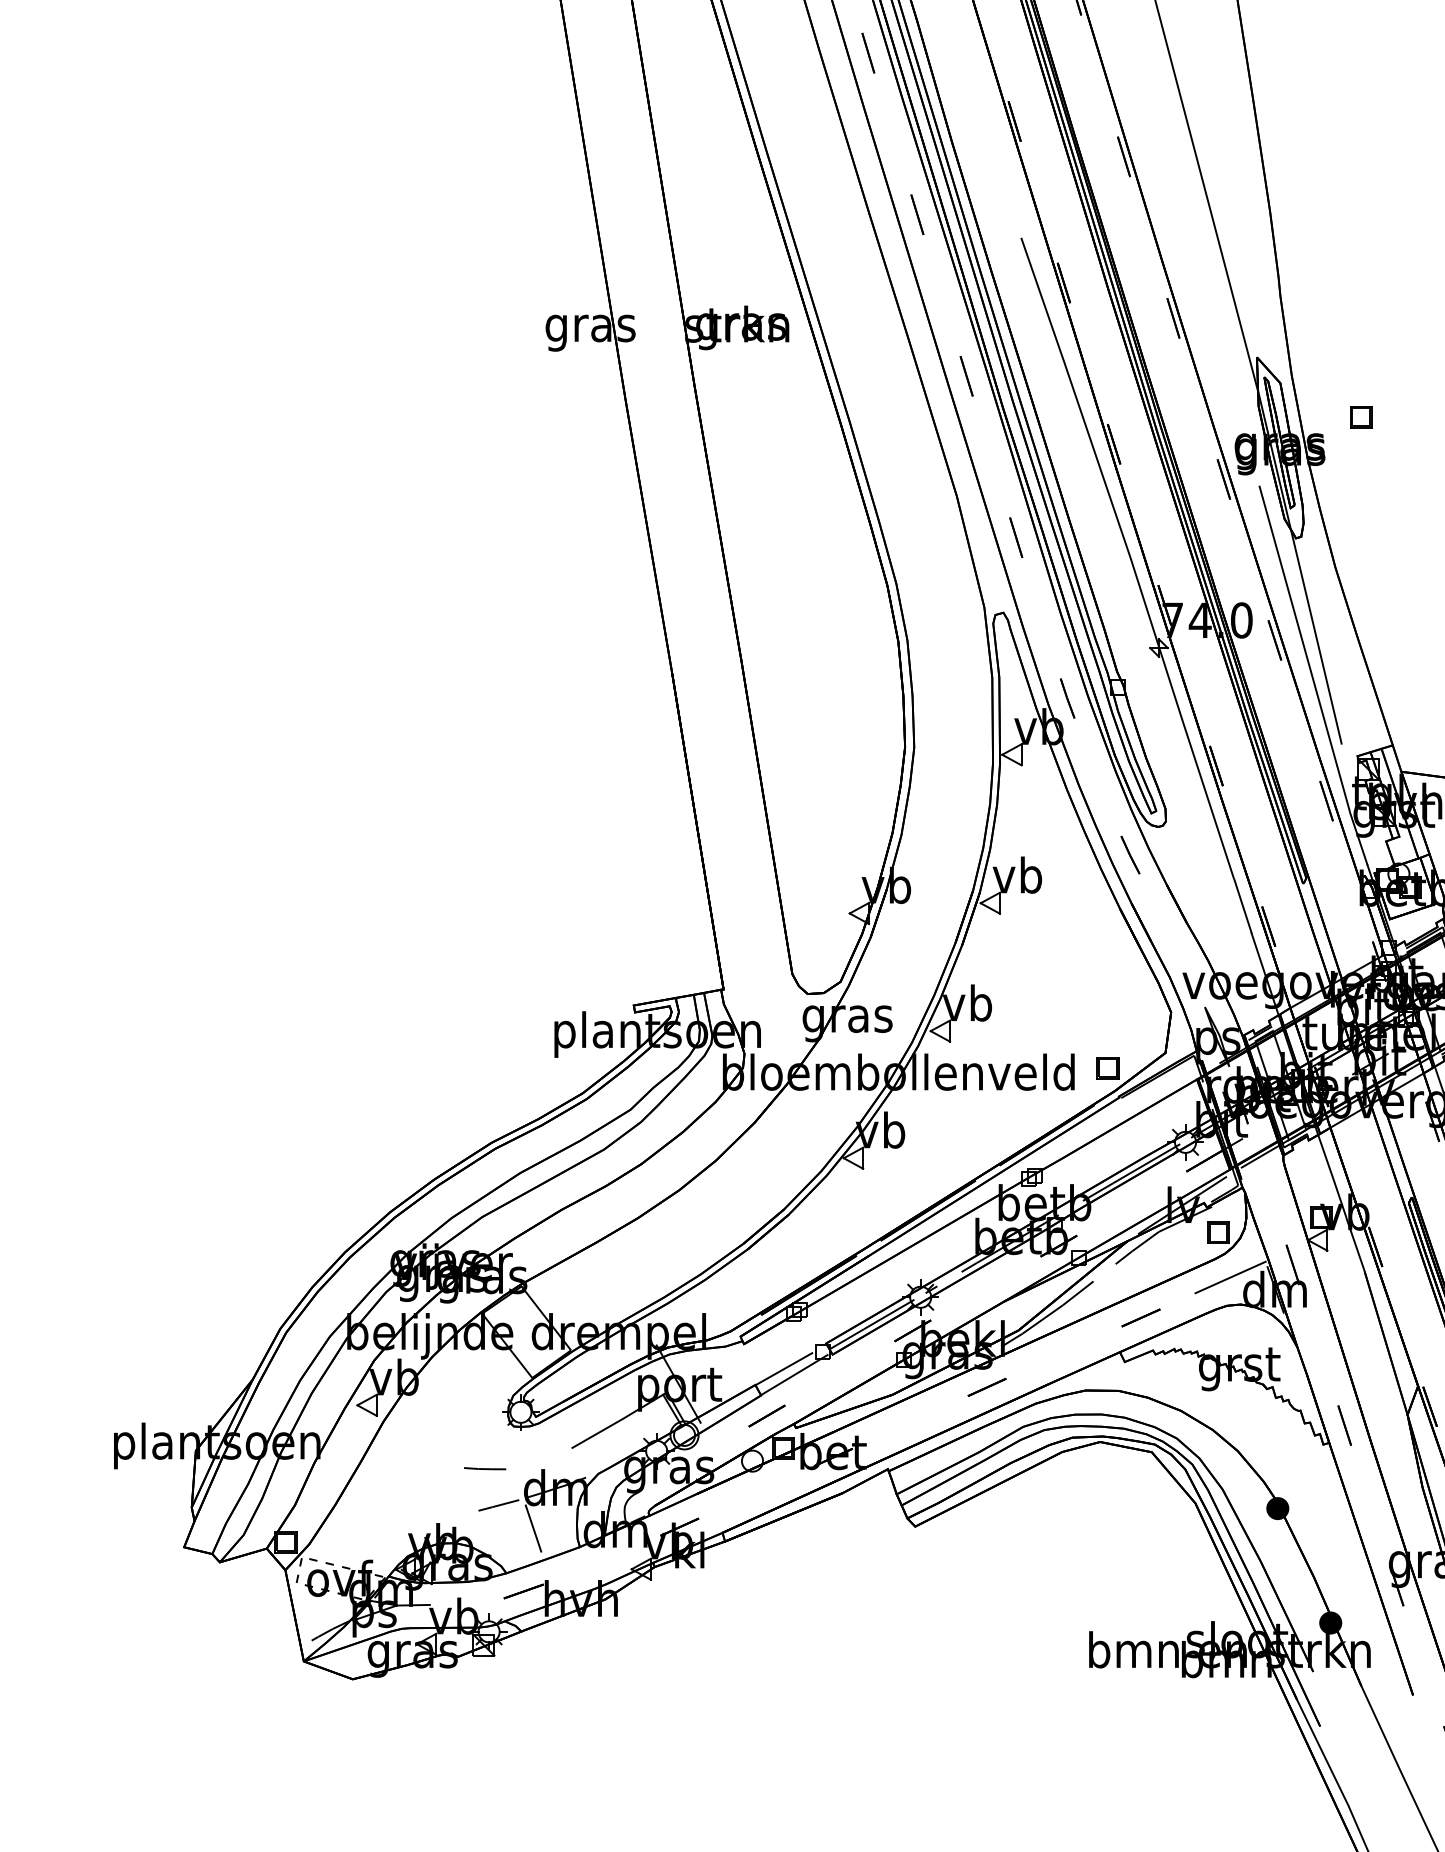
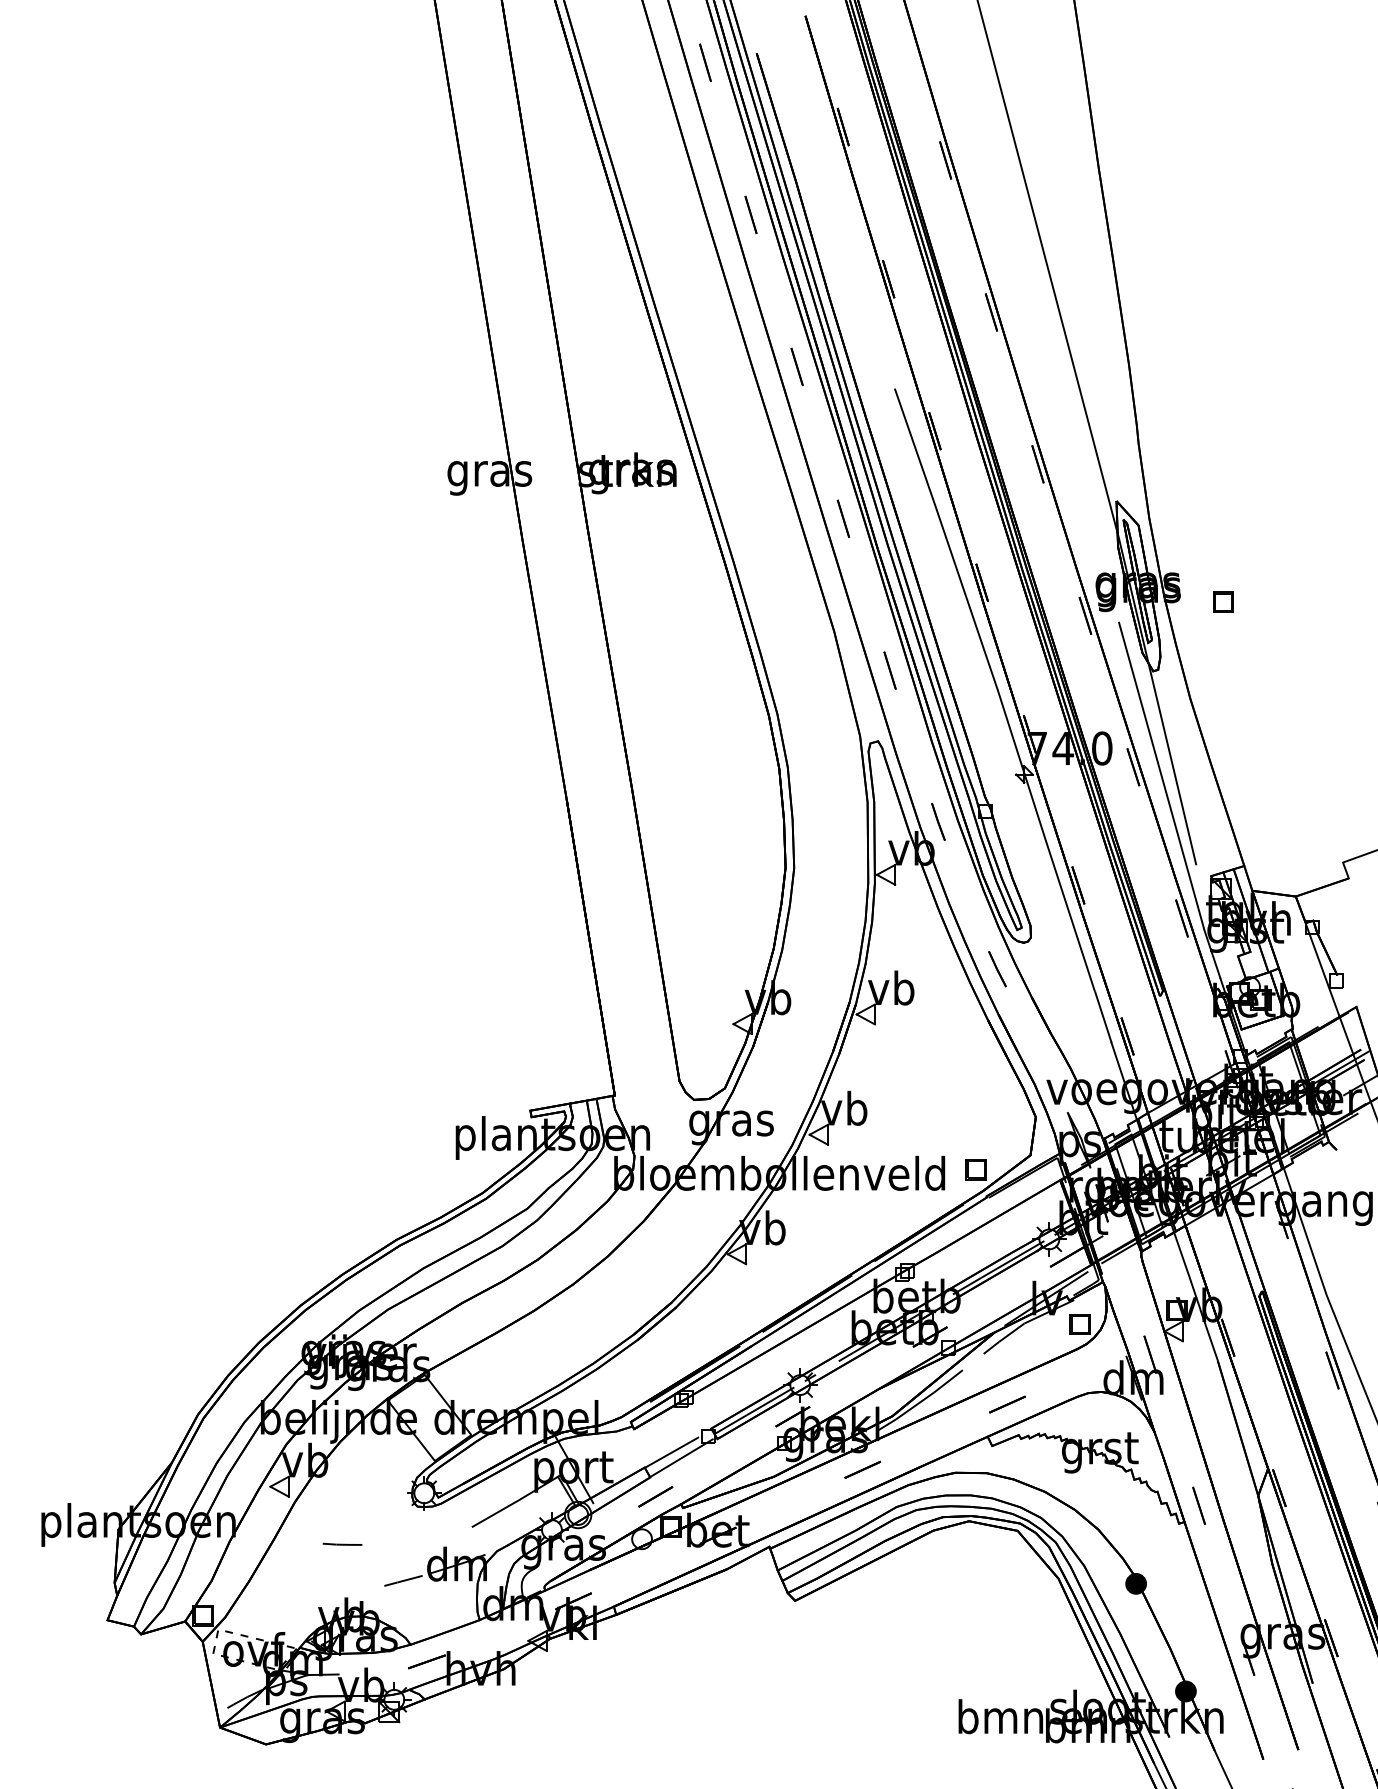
part: (1361, 416) -> (1223, 601), moved
line: (1230, 1277) -> (1091, 1366), removed
line: (485, 1467) -> (342, 1543), moved
line: (532, 1528) -> (435, 1602), removed

